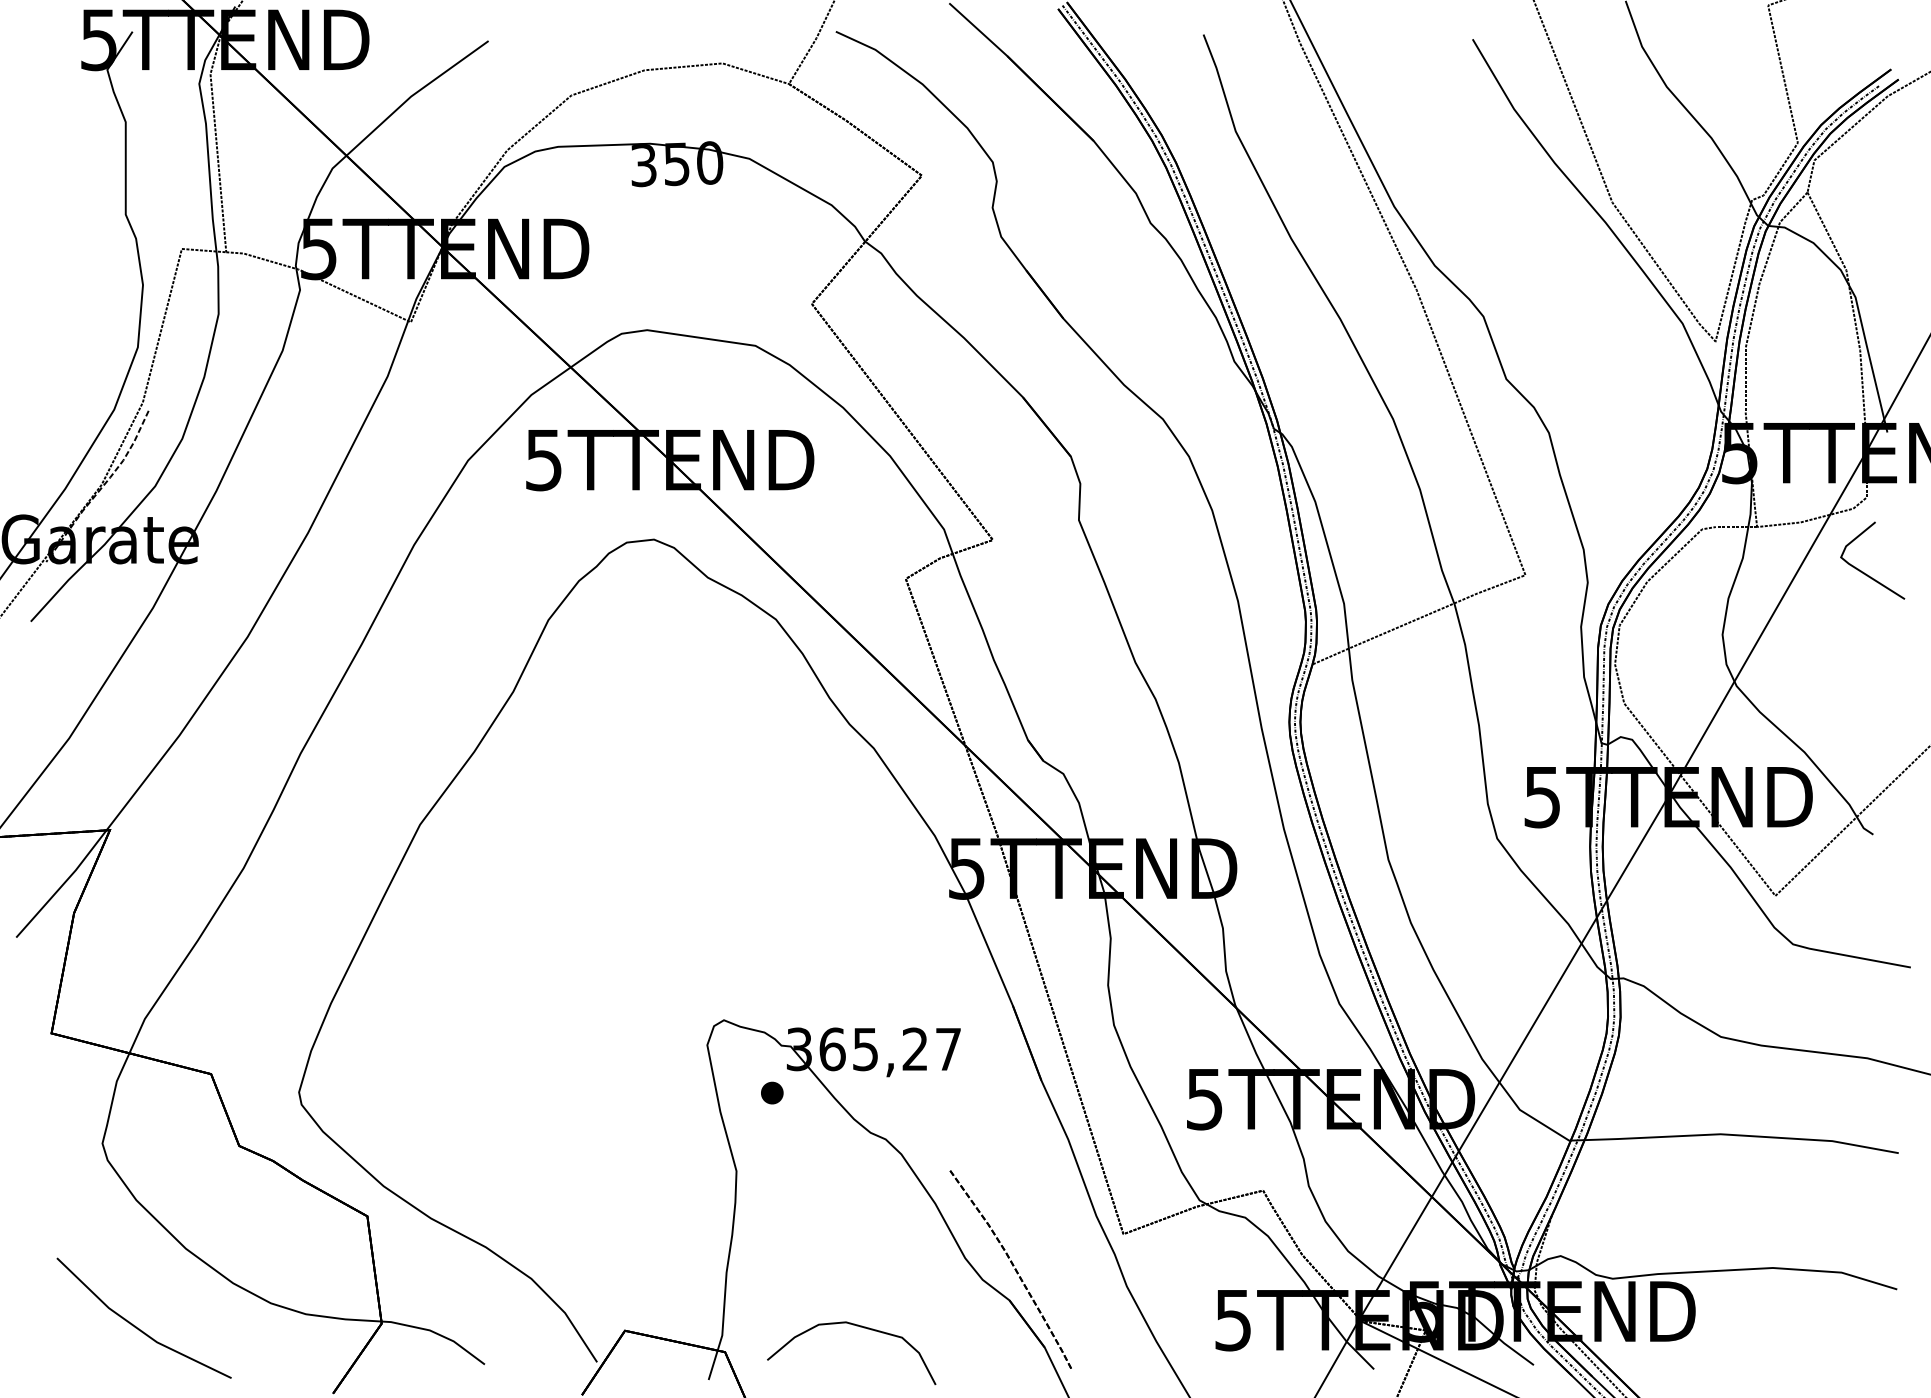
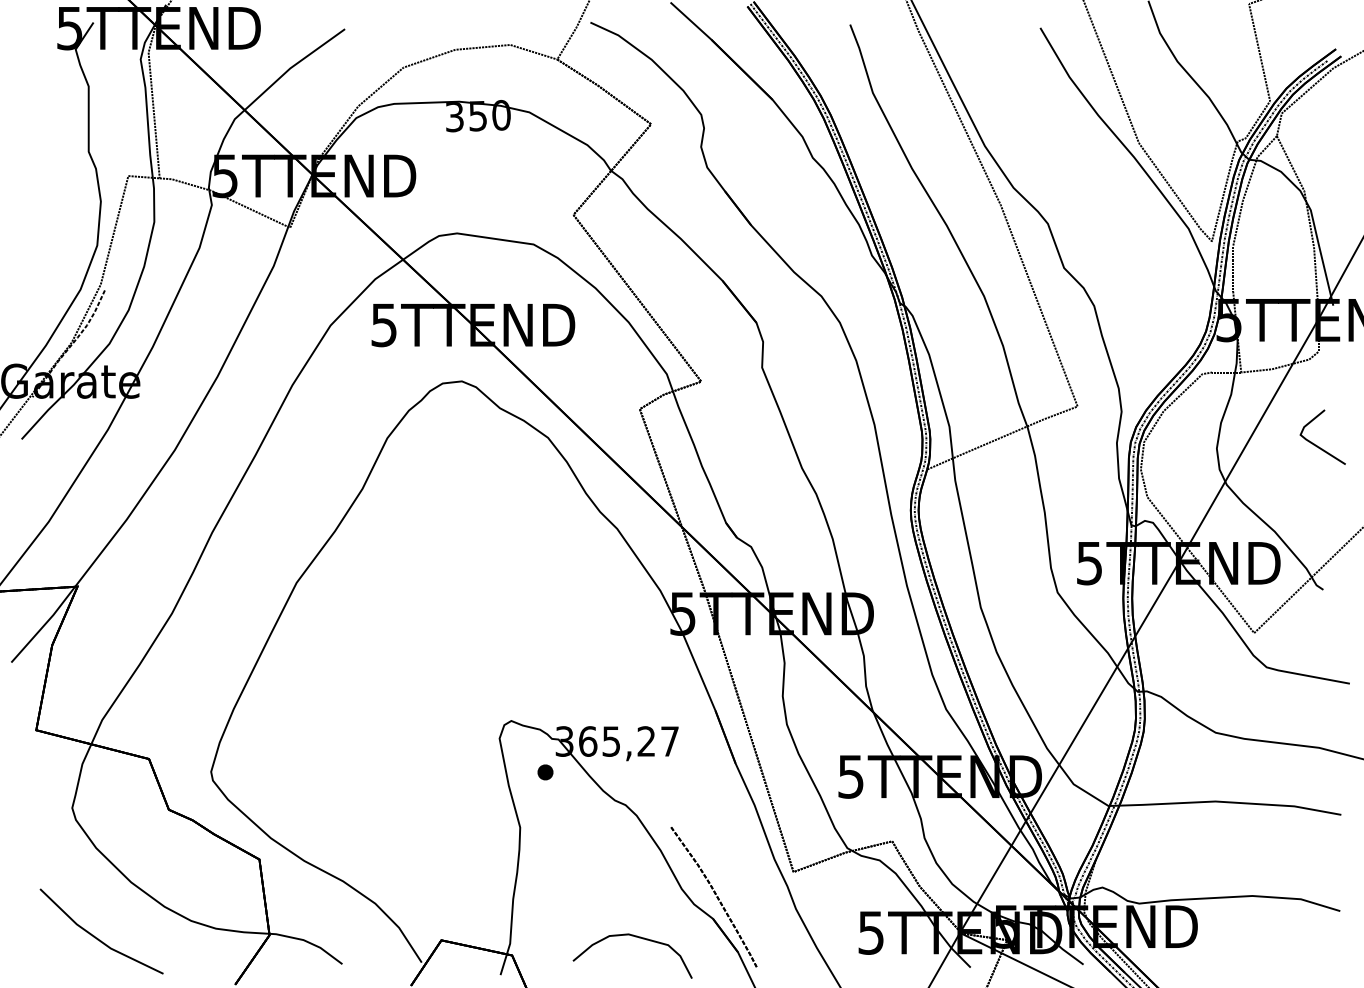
line: (1863, 571) -> (1316, 444), moved
curve: (856, 1326) -> (636, 937), moved

